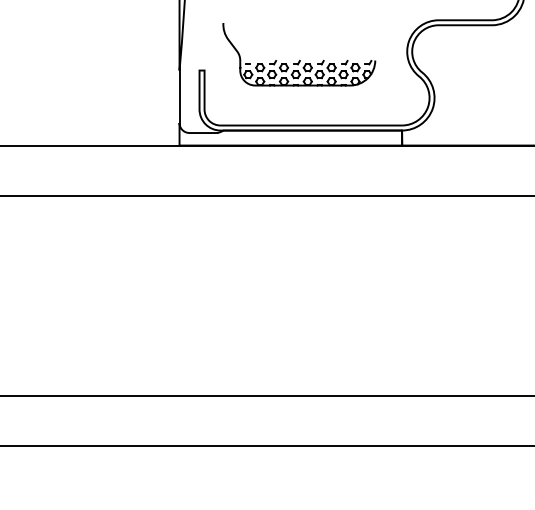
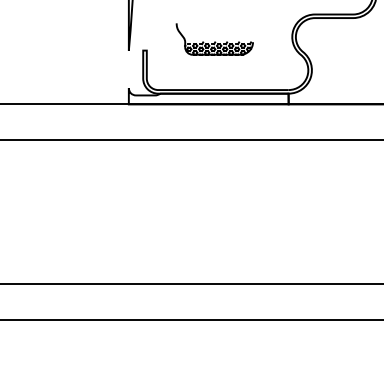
part: (299, 54) -> (214, 39), size x0.7
line: (179, 96) -> (128, 69), removed

